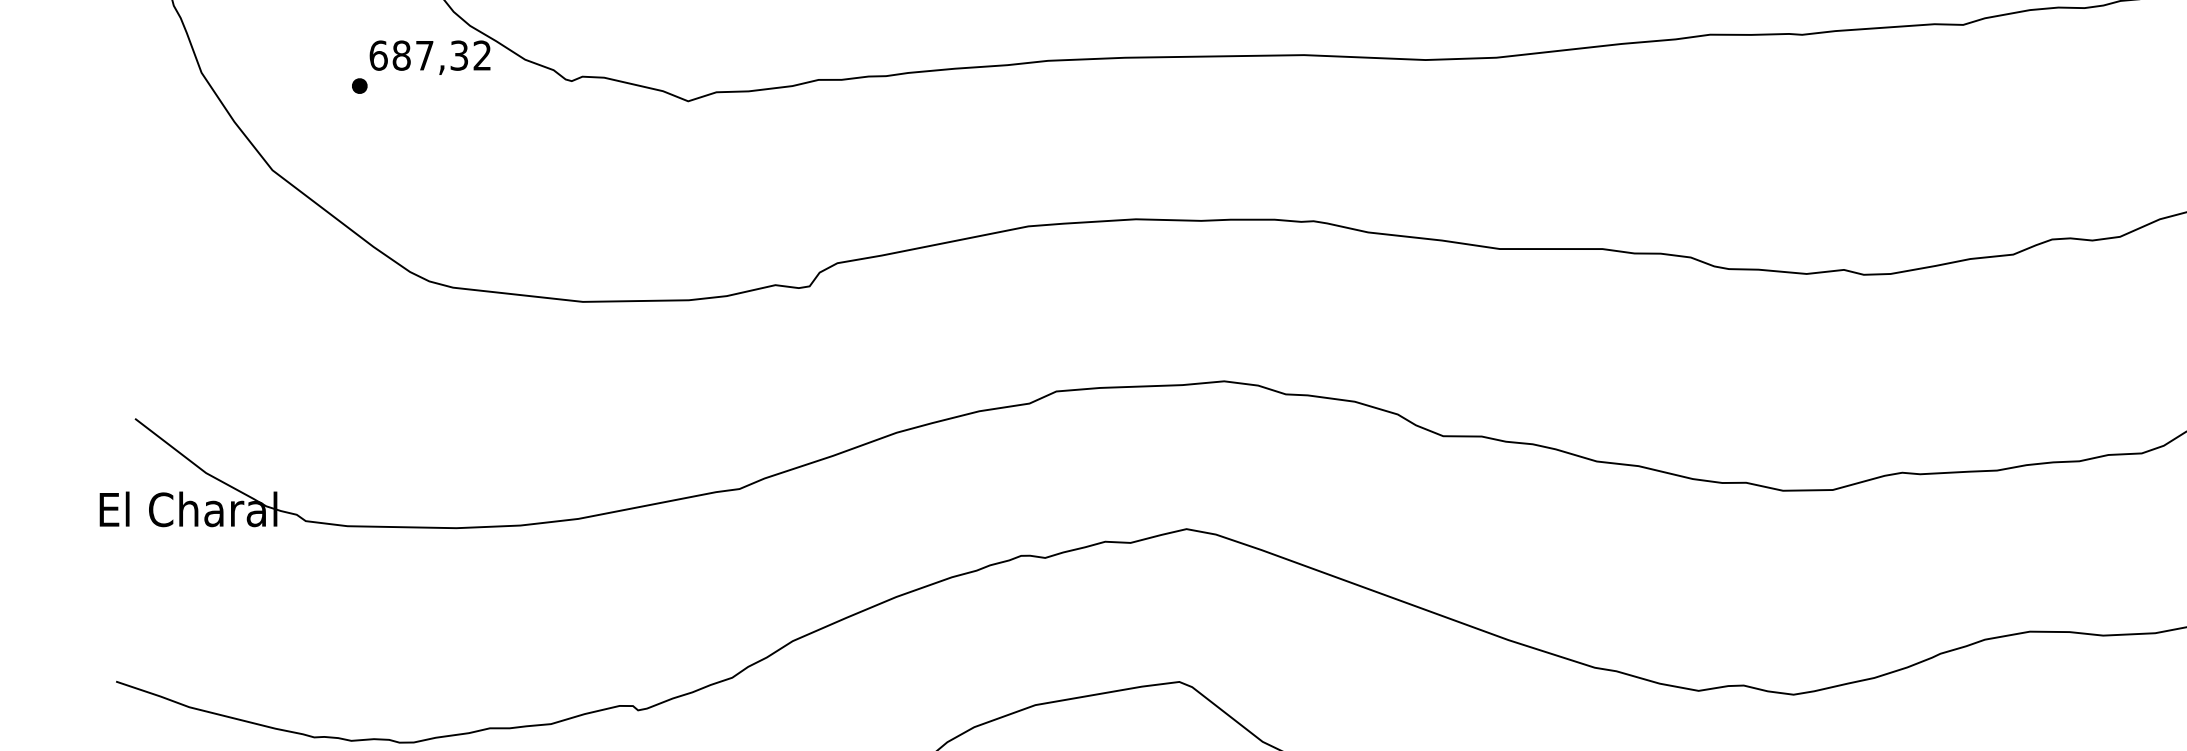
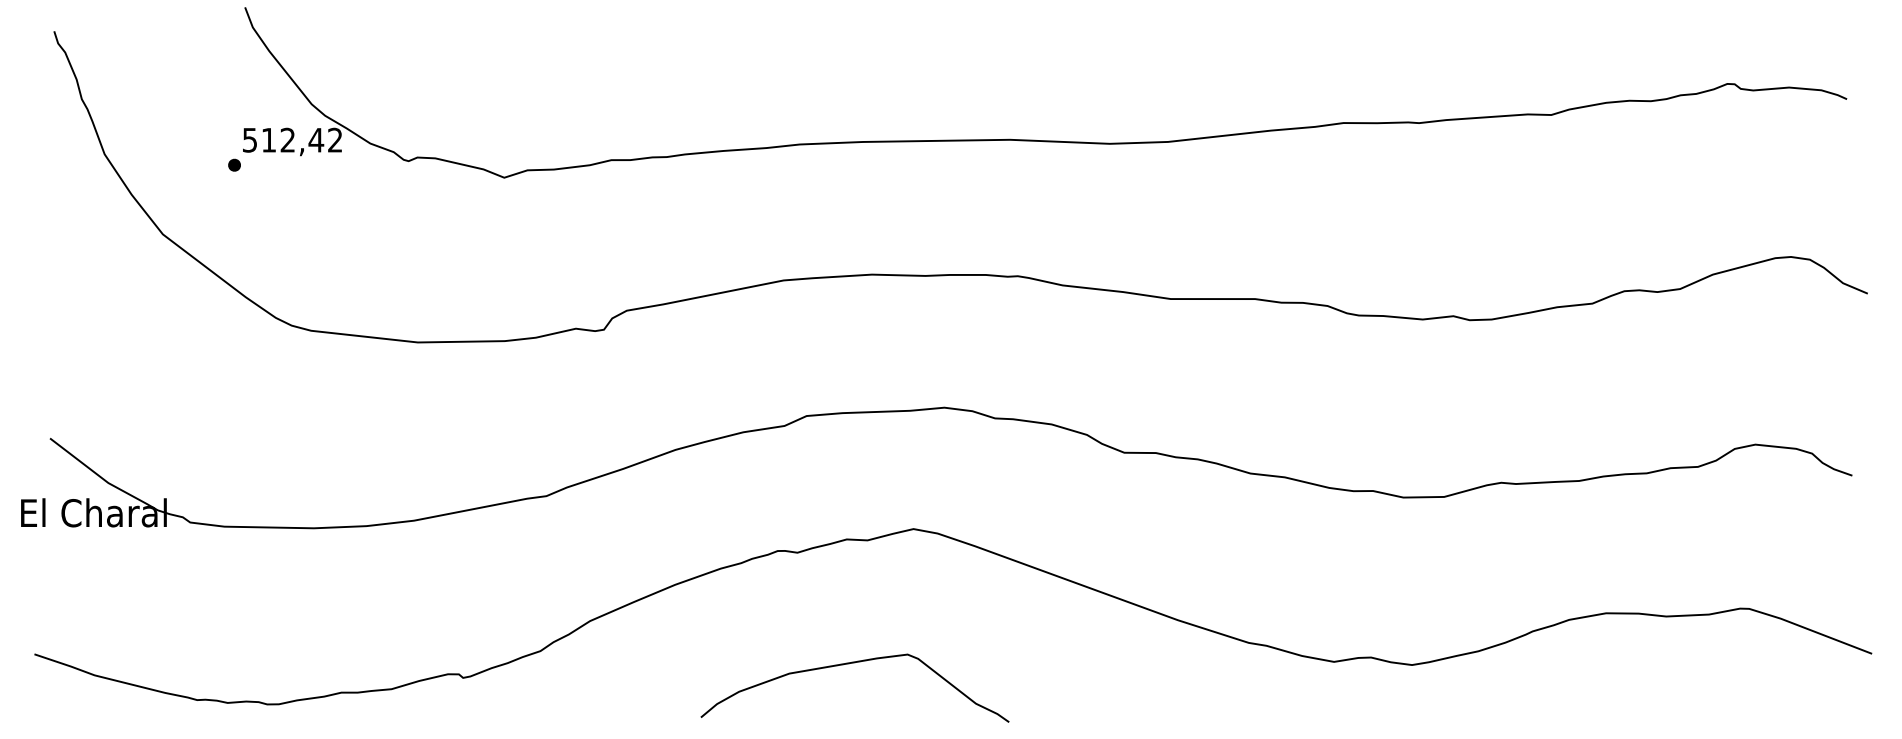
text: (419, 54) -> (283, 139), 687,32 -> 512,42

